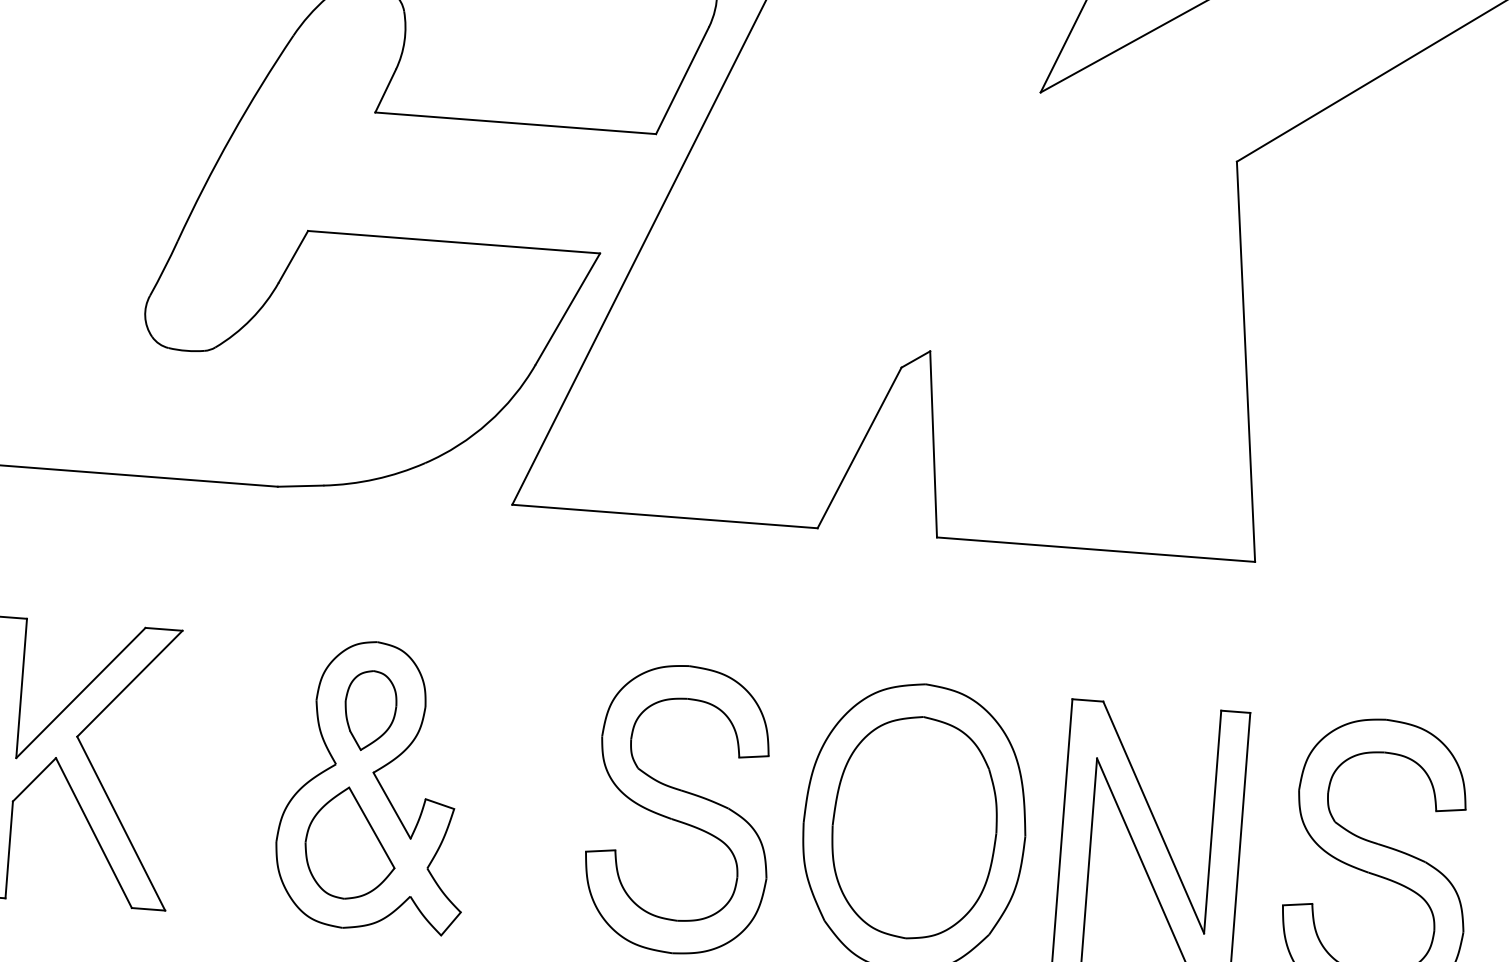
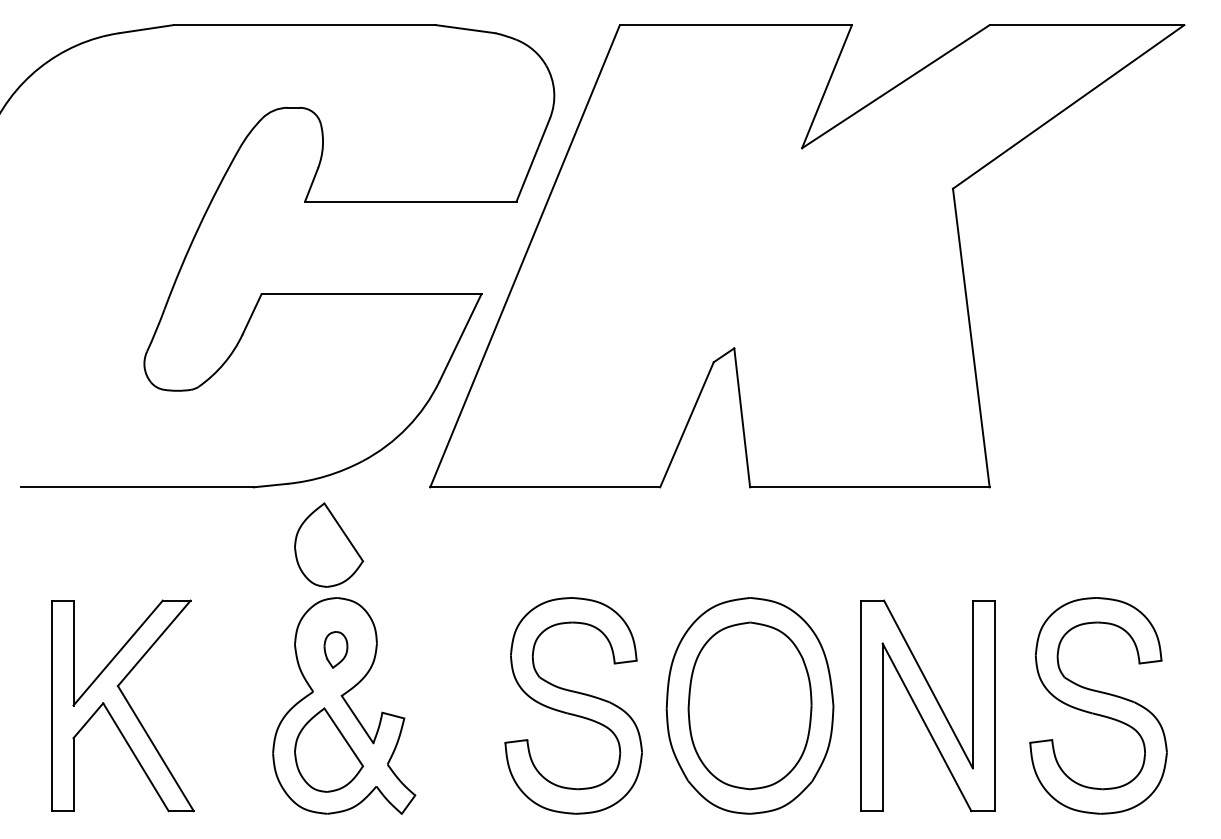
part: (372, 570) -> (329, 544), added
part: (369, 710) -> (335, 649), size x0.6

